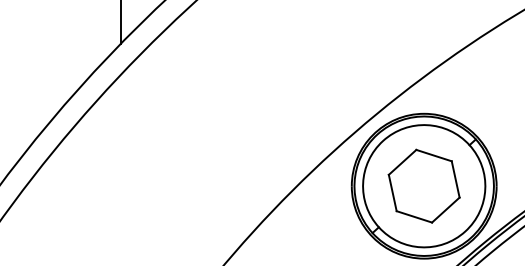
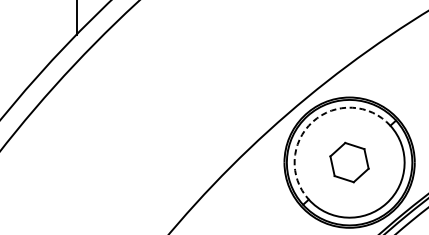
arc: (383, 140) -> (312, 121), solid -> dashed
part: (423, 185) -> (348, 162), size x0.6

